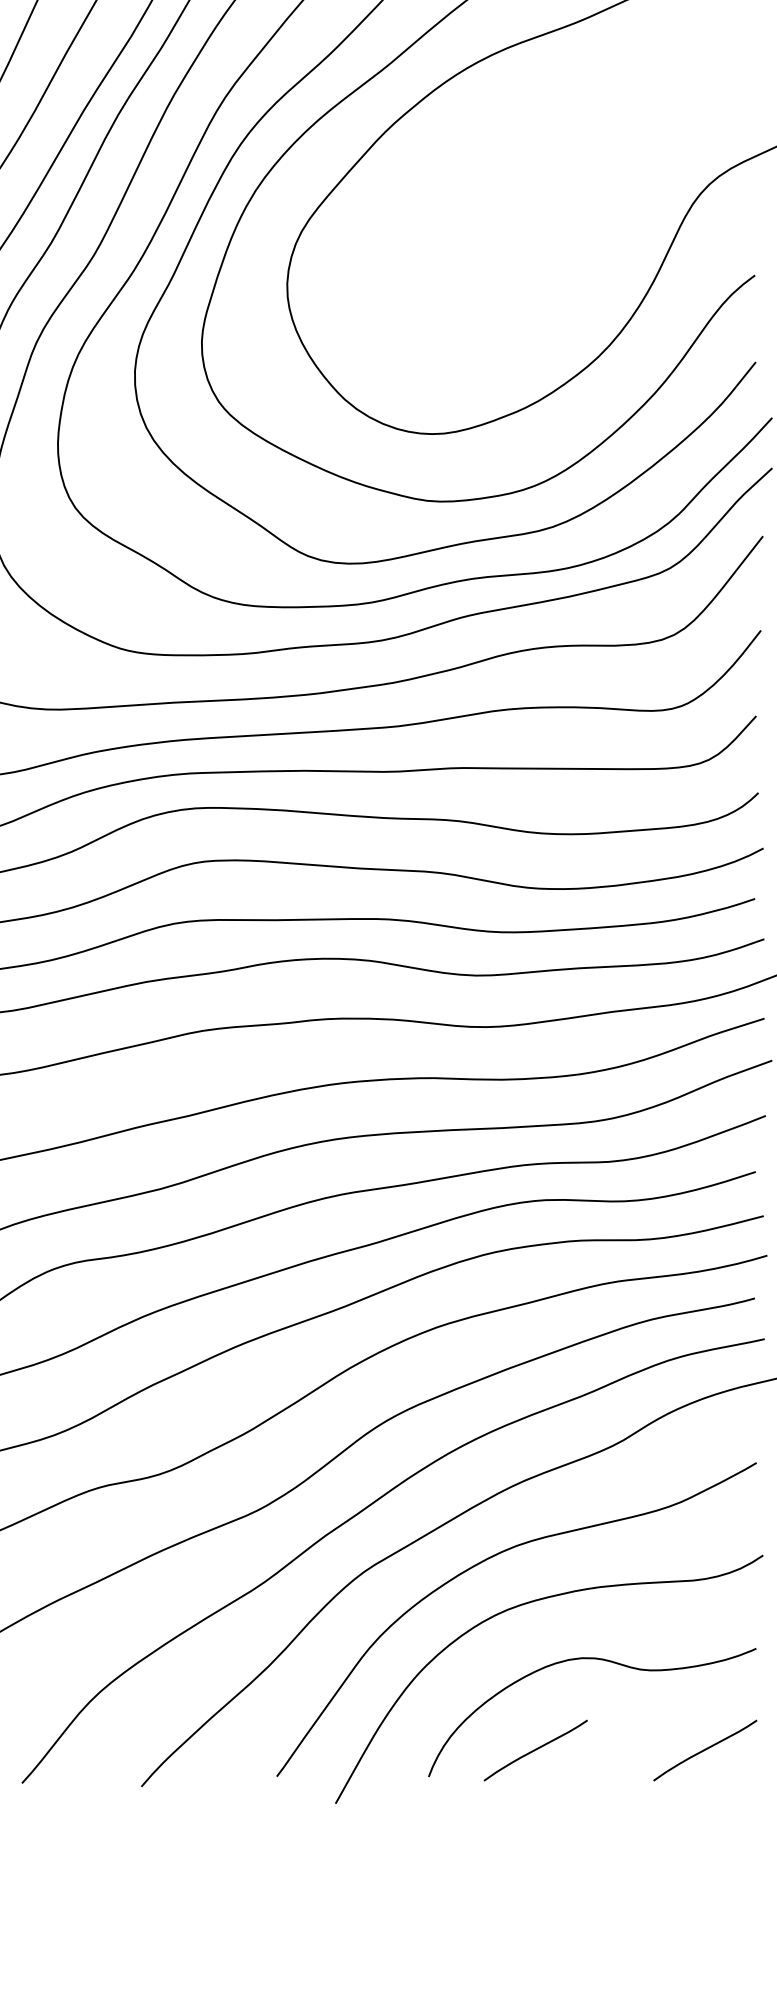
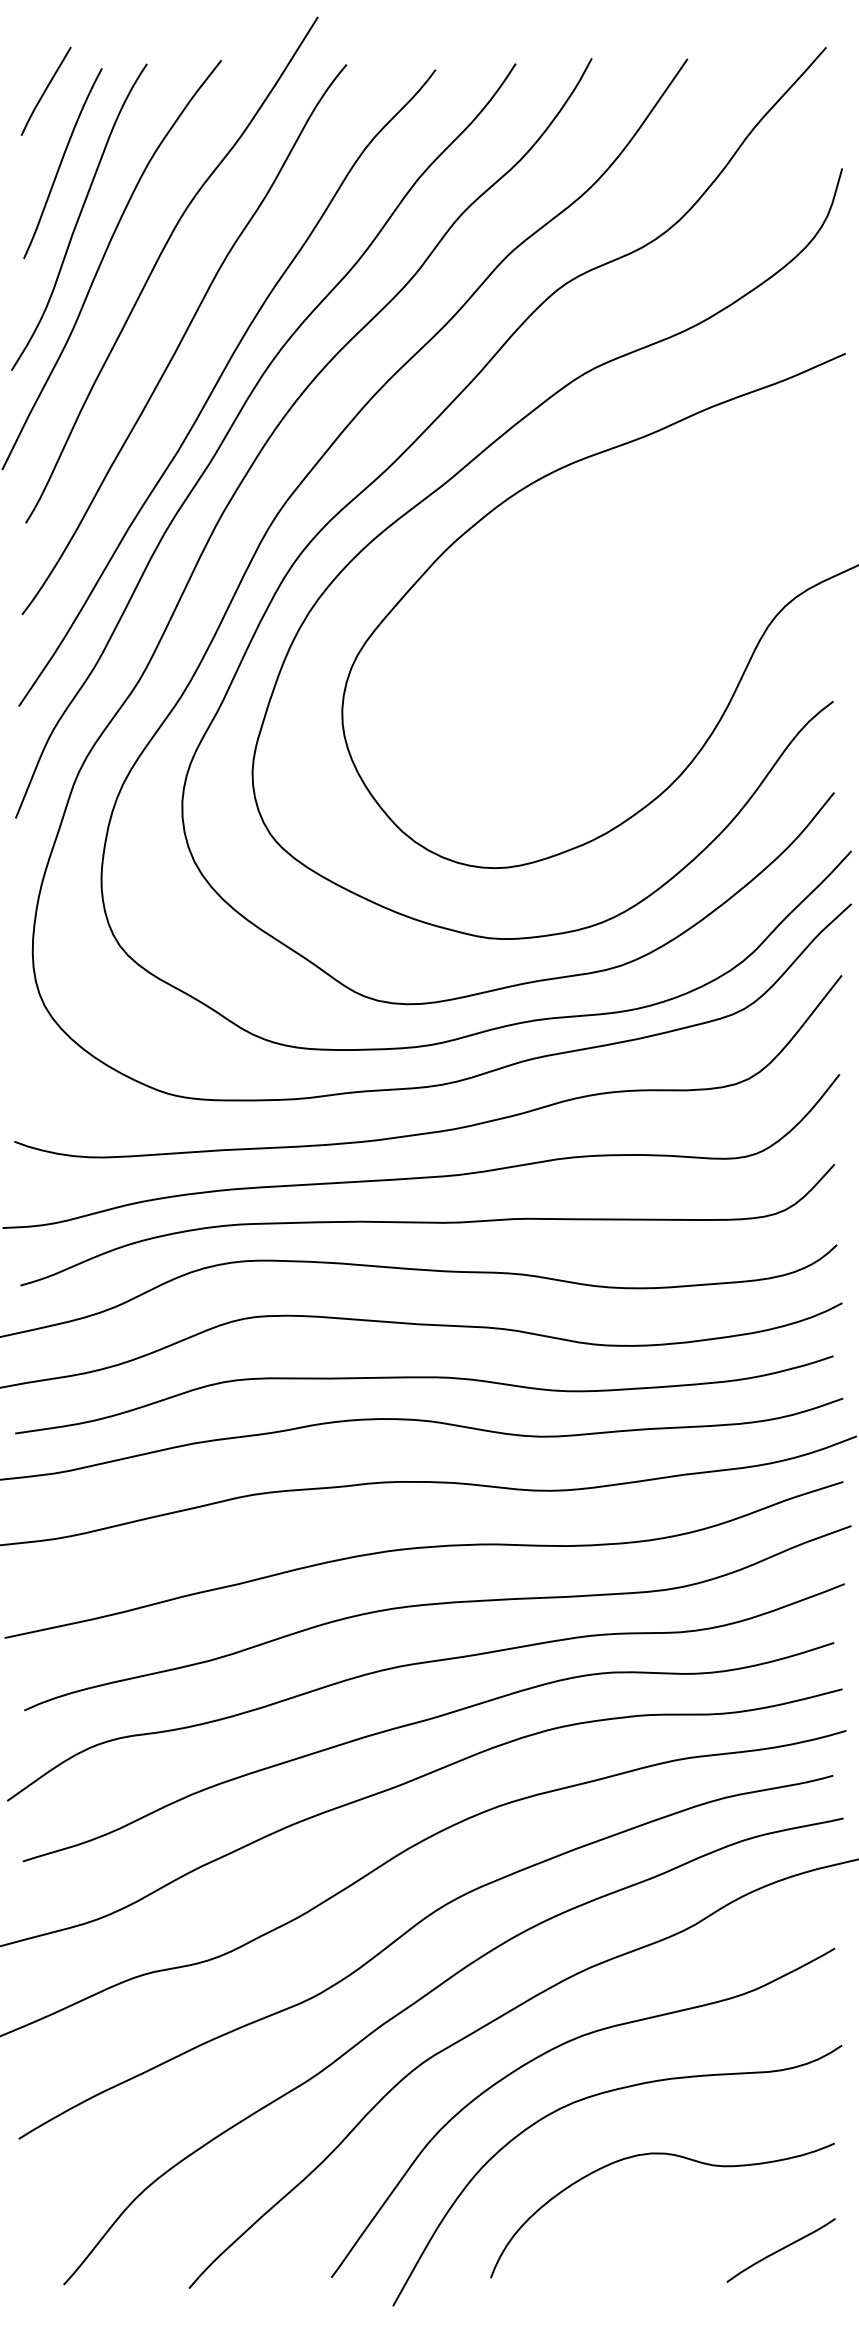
curve: (535, 1750) -> (602, 2250), removed

